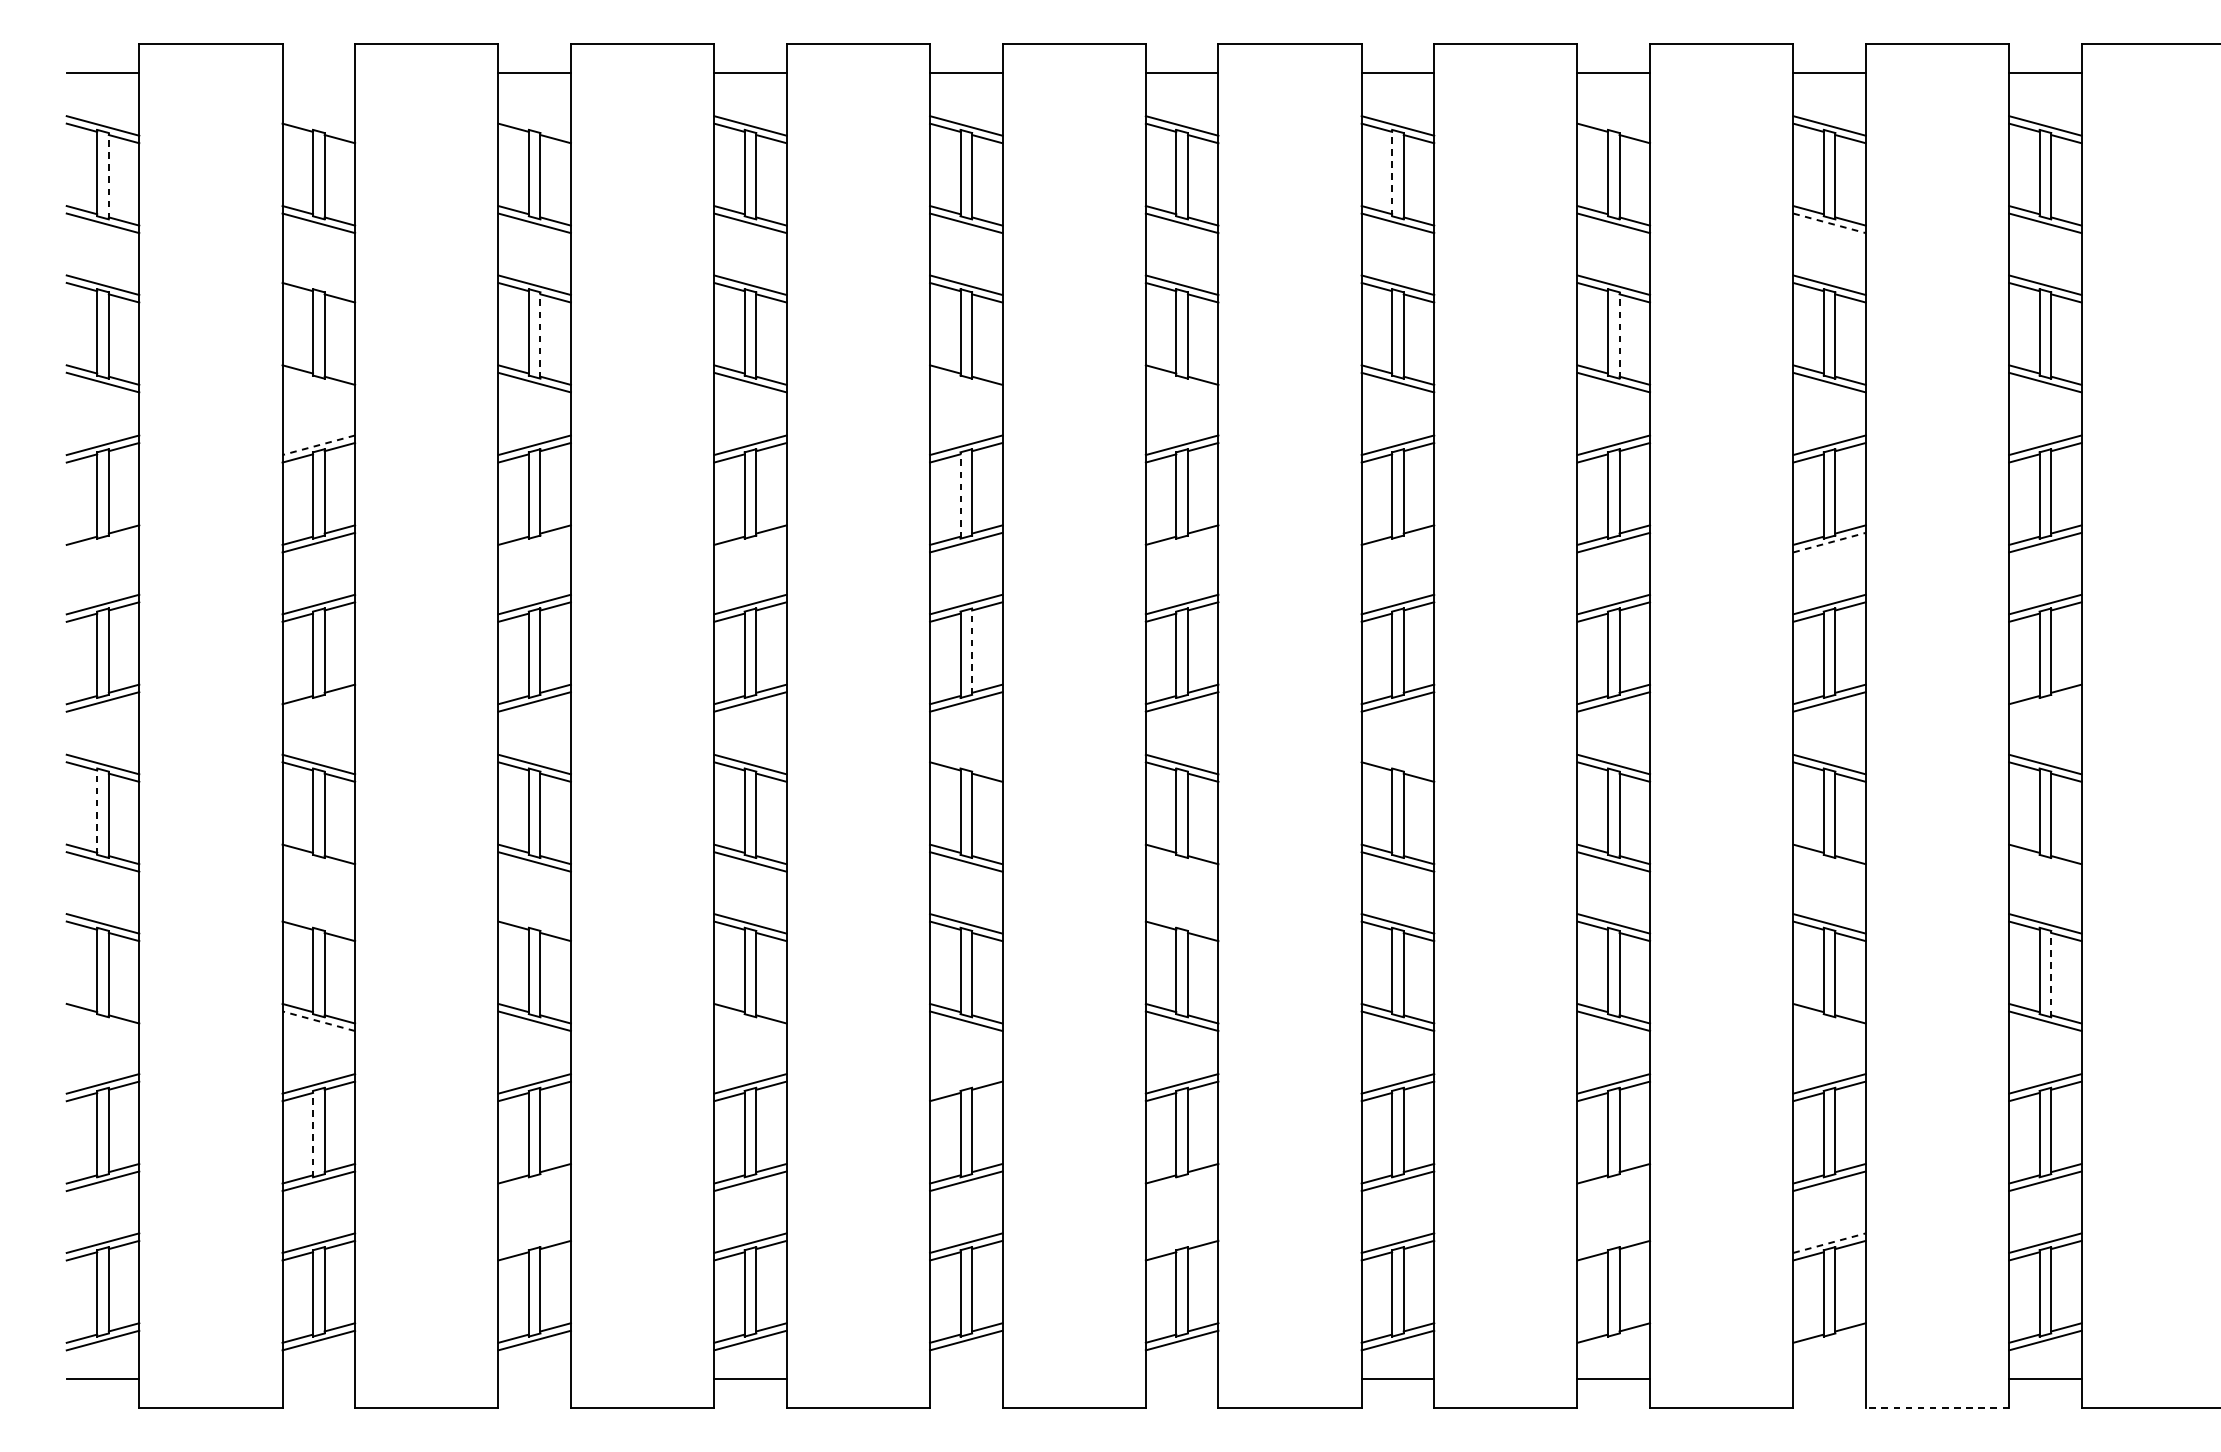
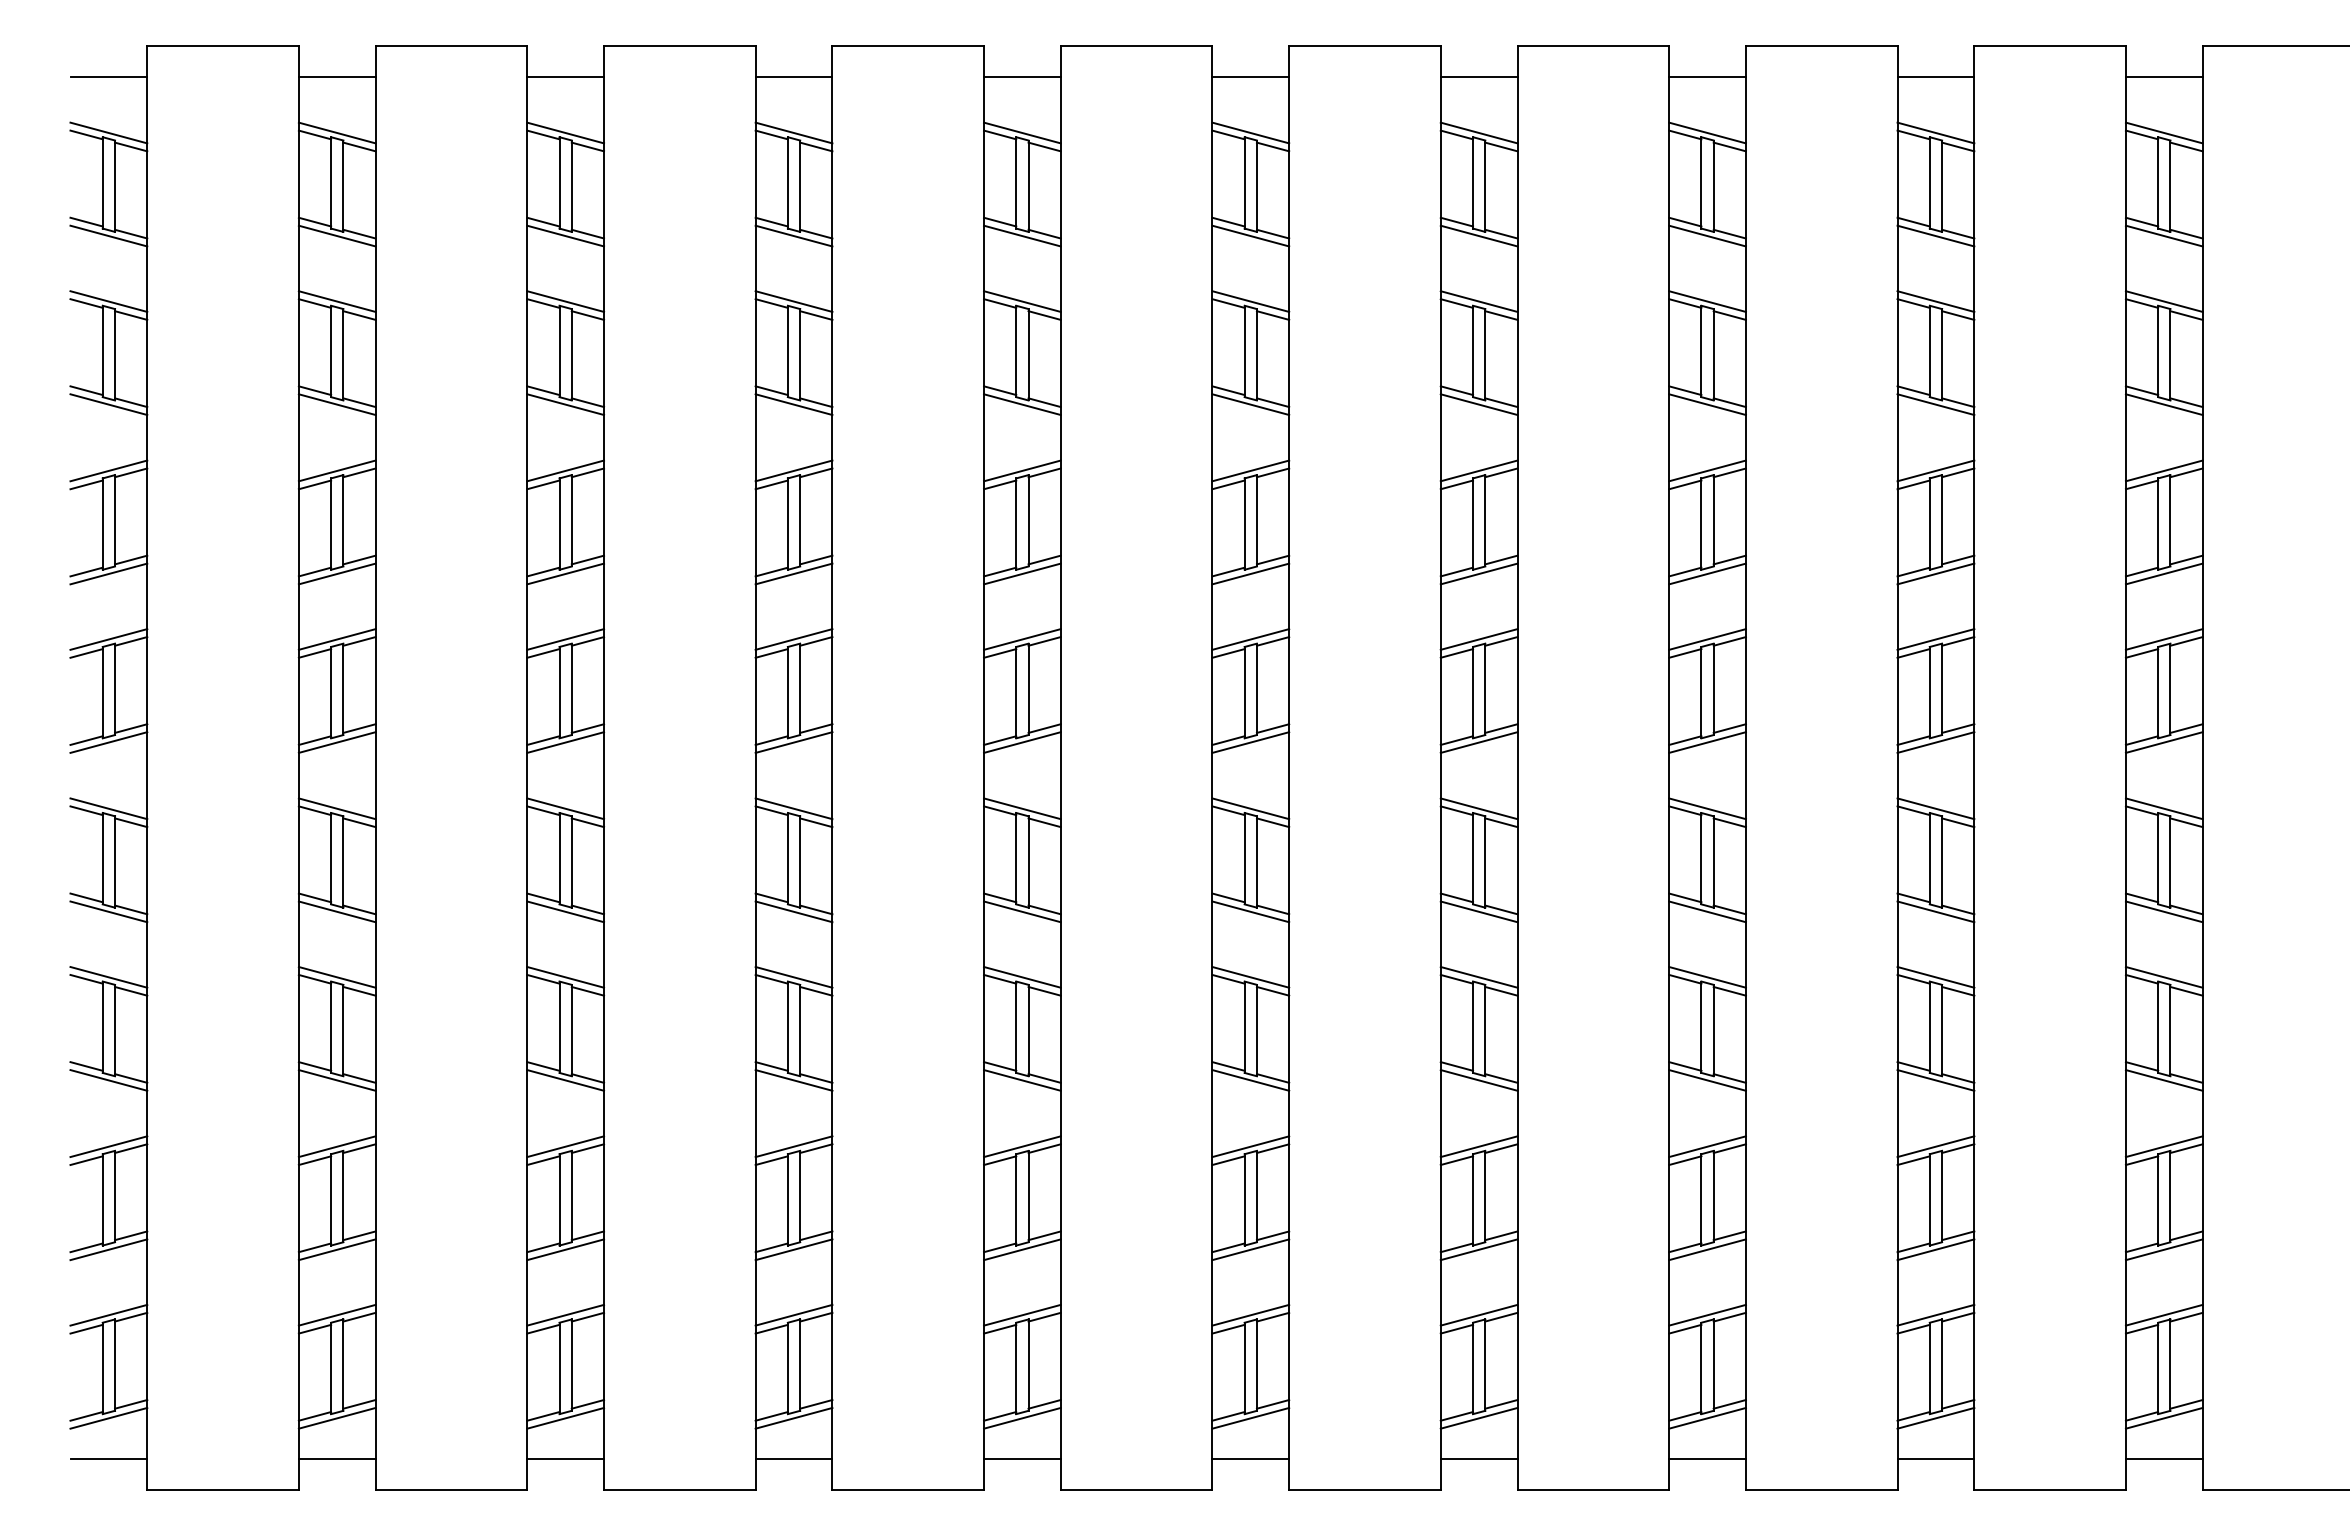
line: (318, 72) -> (336, 76), added
line: (318, 125) -> (336, 132), added
line: (534, 125) -> (565, 132), added
line: (1613, 125) -> (1707, 132), added
line: (1392, 172) -> (1473, 182), dashed -> solid
line: (109, 176) -> (115, 186), dashed -> solid
line: (1829, 223) -> (1935, 236), dashed -> solid
line: (318, 285) -> (336, 301), added
line: (540, 335) -> (571, 354), dashed -> solid
line: (1619, 335) -> (1713, 354), dashed -> solid
line: (318, 382) -> (336, 404), added
line: (966, 382) -> (1022, 404), added
line: (1181, 382) -> (1250, 404), added
line: (319, 444) -> (337, 470), dashed -> solid
line: (960, 495) -> (1016, 524), dashed -> solid
line: (102, 542) -> (108, 573), added
line: (534, 542) -> (565, 573), added
line: (749, 542) -> (793, 573), added
line: (1181, 542) -> (1250, 573), added
line: (1397, 542) -> (1478, 573), added
line: (1829, 542) -> (1935, 573), dashed -> solid
line: (972, 651) -> (1028, 689), dashed -> solid
line: (318, 701) -> (336, 742), added
line: (2044, 701) -> (2163, 742), added
line: (966, 764) -> (1022, 808), added
line: (1397, 764) -> (1478, 808), added
line: (96, 811) -> (102, 858), dashed -> solid
line: (318, 861) -> (336, 911), added
line: (1181, 861) -> (1250, 911), added
line: (1829, 861) -> (1935, 911), added
line: (2044, 861) -> (2163, 911), added
line: (318, 923) -> (336, 977), added
line: (534, 923) -> (565, 977), added
line: (1181, 923) -> (1250, 977), added
line: (2051, 974) -> (2170, 1030), dashed -> solid
line: (102, 1021) -> (108, 1080), added
line: (319, 1021) -> (337, 1080), dashed -> solid
line: (749, 1021) -> (793, 1080), added
line: (1829, 1021) -> (1935, 1080), added
line: (966, 1083) -> (1022, 1146), added
line: (313, 1133) -> (331, 1199), dashed -> solid
line: (534, 1181) -> (565, 1249), added
line: (1181, 1181) -> (1250, 1249), added
line: (1613, 1181) -> (1707, 1249), added
line: (534, 1242) -> (565, 1314), added
line: (1181, 1242) -> (1250, 1314), added
line: (1613, 1242) -> (1707, 1314), added
line: (1829, 1243) -> (1935, 1315), dashed -> solid
line: (1613, 1339) -> (1707, 1417), added
line: (1829, 1339) -> (1935, 1417), added
line: (318, 1379) -> (336, 1459), added
line: (534, 1379) -> (565, 1459), added
line: (966, 1379) -> (1022, 1459), added
line: (1181, 1379) -> (1250, 1459), added
line: (1829, 1379) -> (1935, 1459), added
line: (1937, 1407) -> (2050, 1489), dashed -> solid

